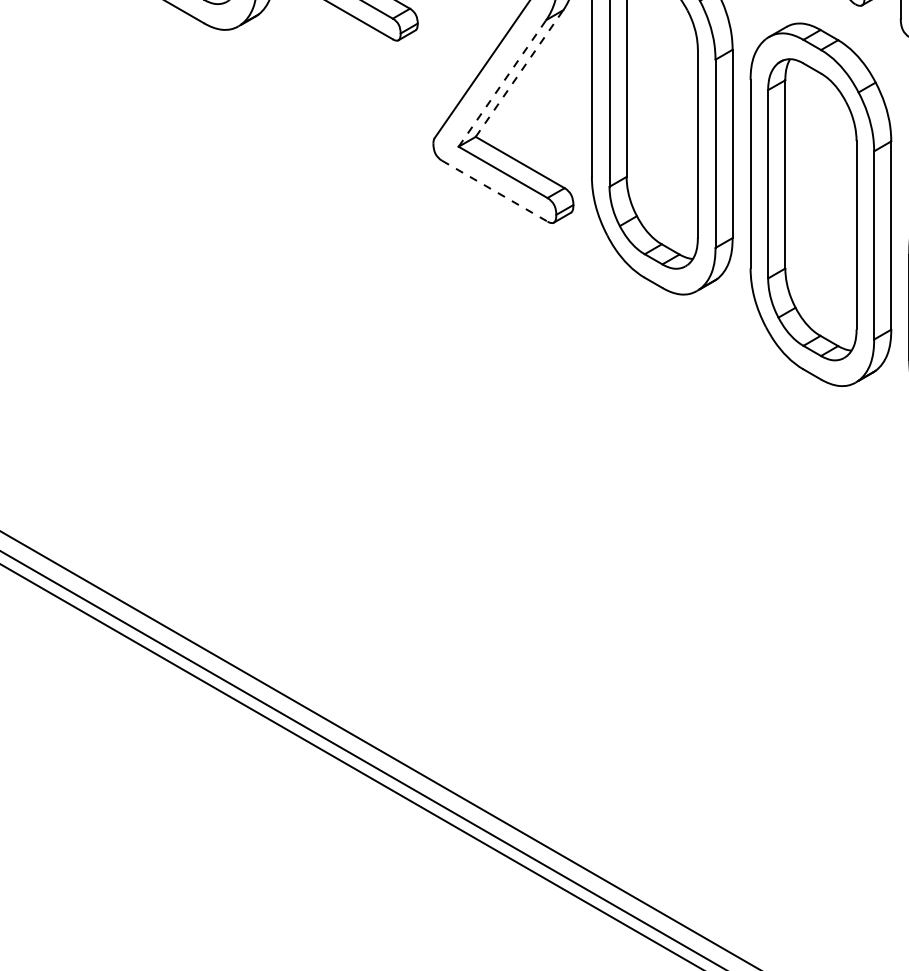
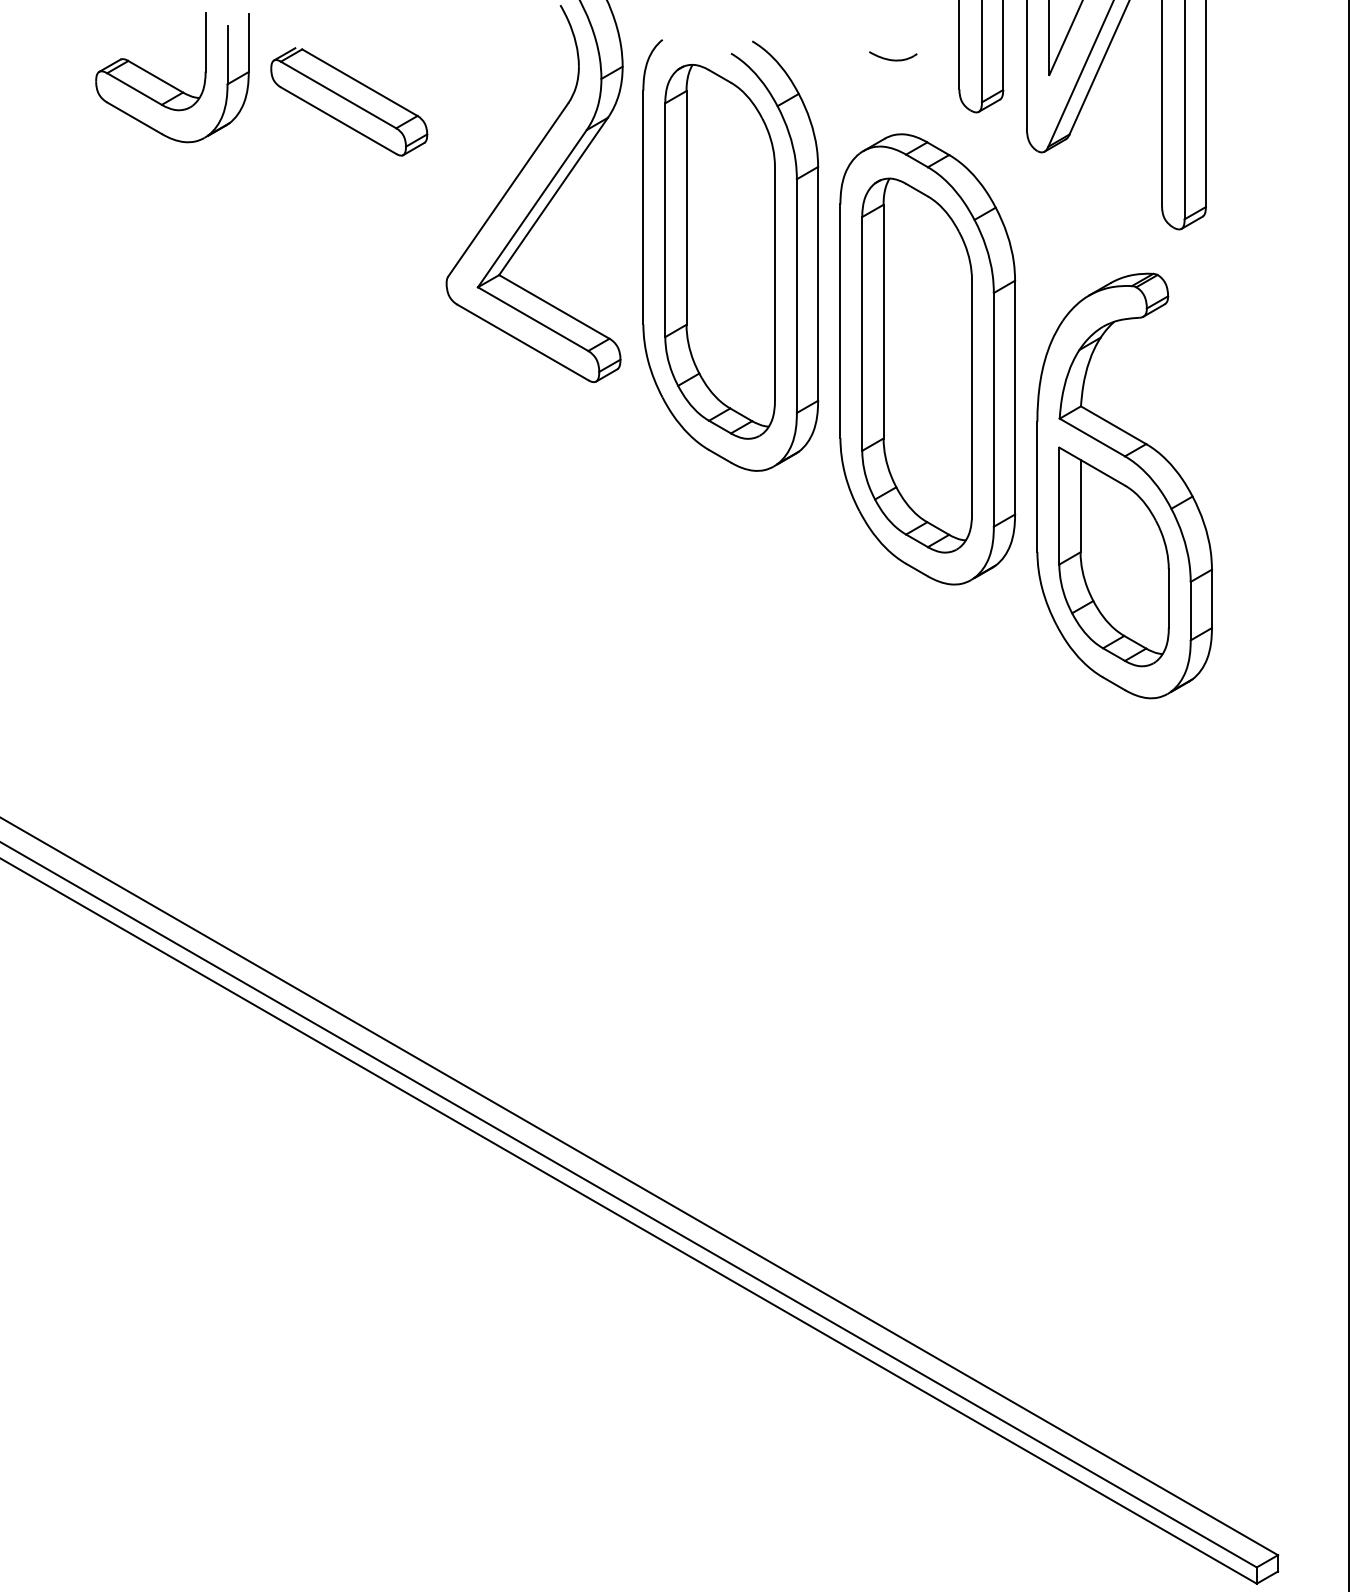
line: (519, 73) -> (553, 196), dashed -> solid
line: (502, 83) -> (532, 208), dashed -> solid
line: (494, 191) -> (522, 342), dashed -> solid

